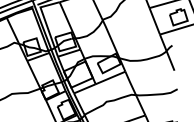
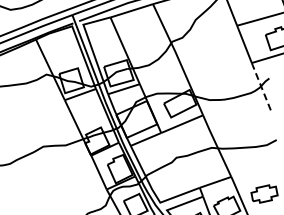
line: (166, 52) -> (261, 88), solid -> dashed

